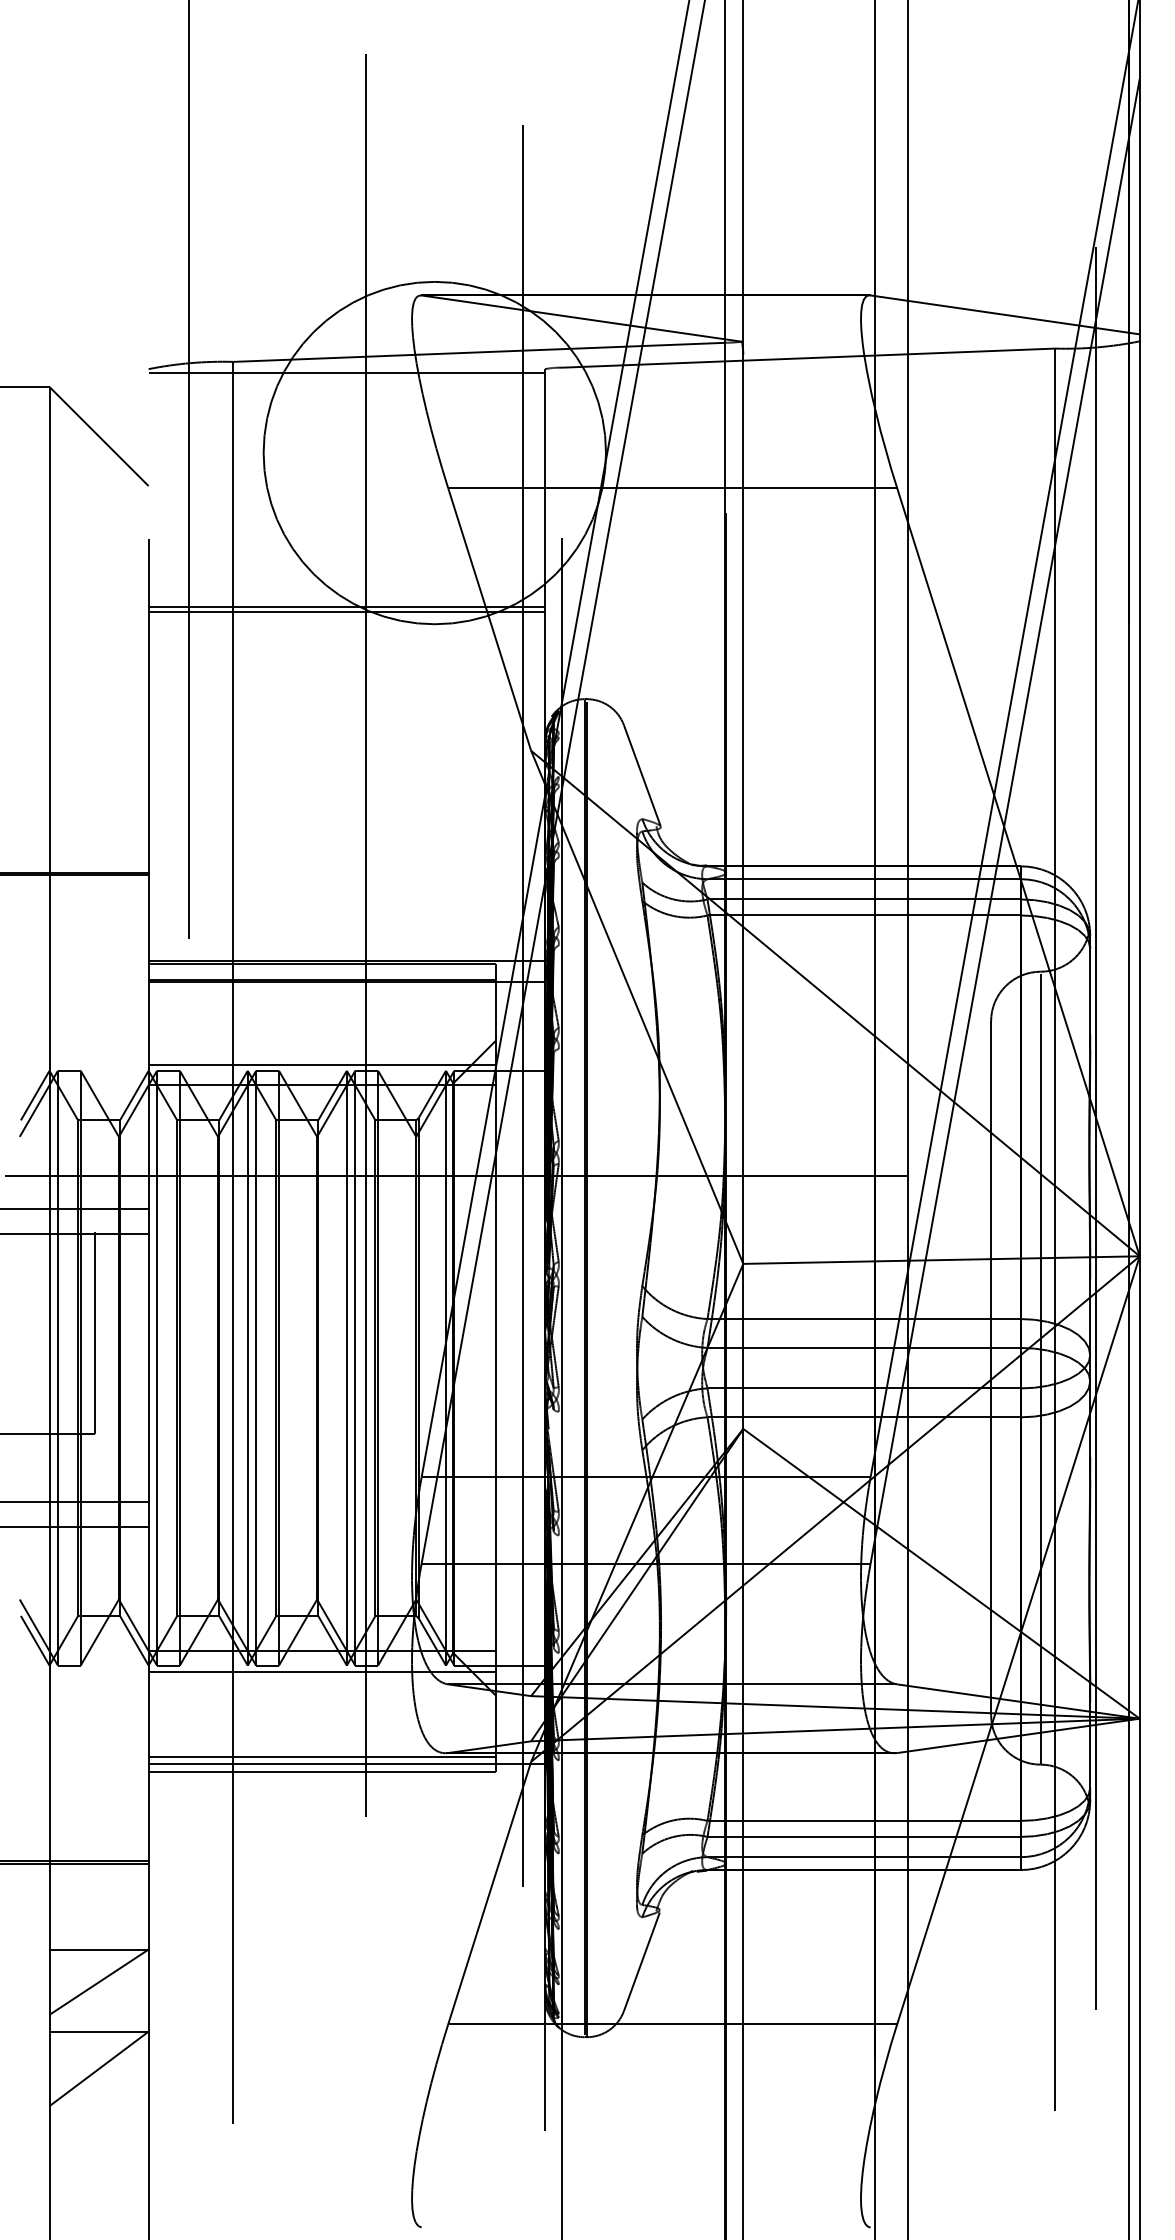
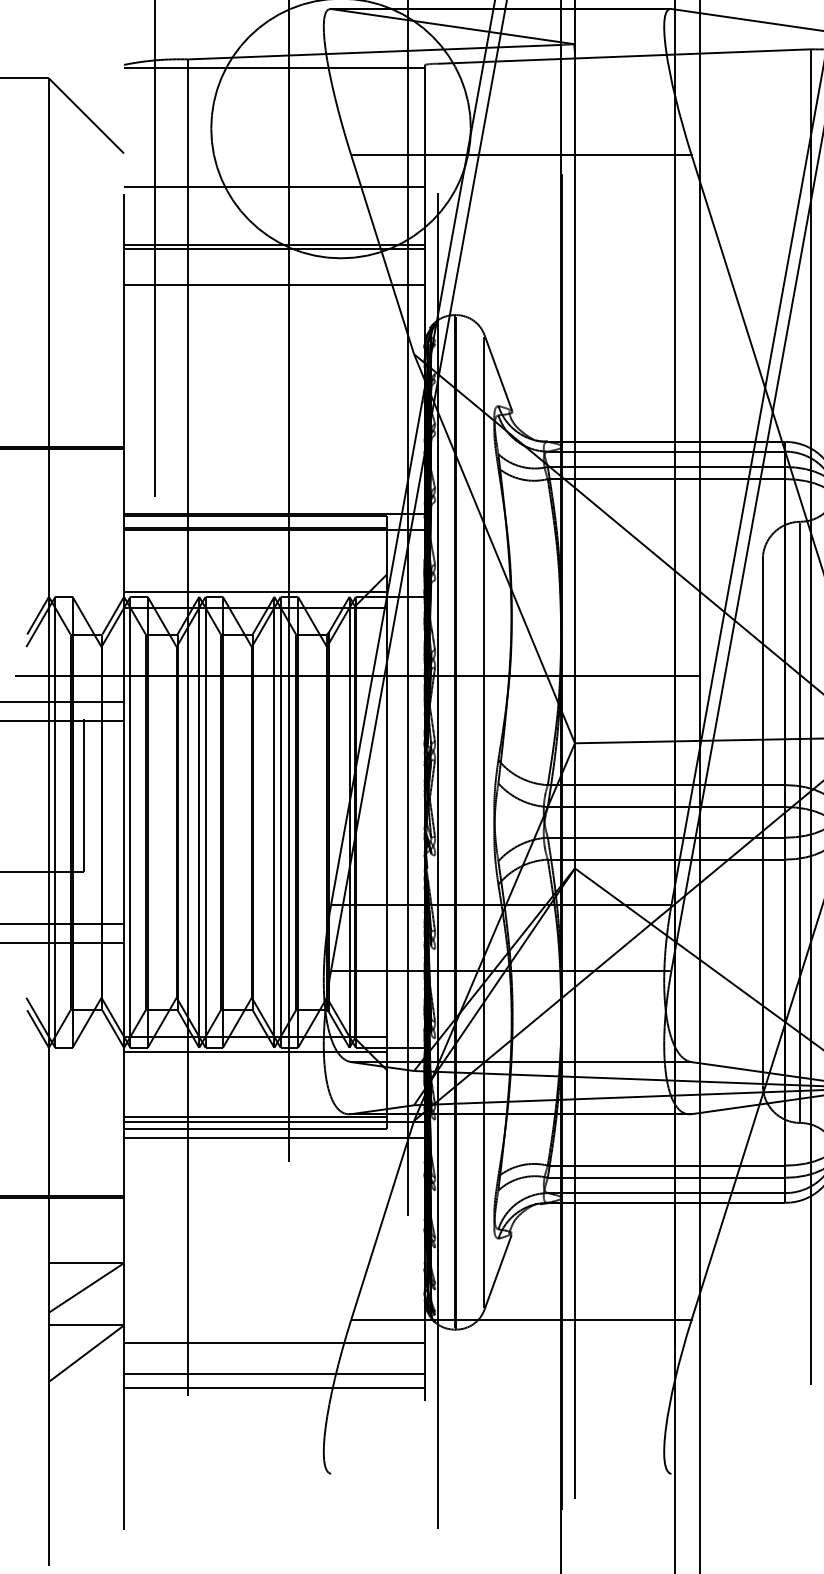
line: (346, 530) -> (274, 187), added
line: (346, 659) -> (274, 285), added
line: (623, 1368) -> (484, 822), added
line: (346, 1784) -> (274, 1138), added
line: (346, 2055) -> (274, 1343), added
line: (346, 2096) -> (274, 1374), added
line: (346, 2114) -> (274, 1388), added

